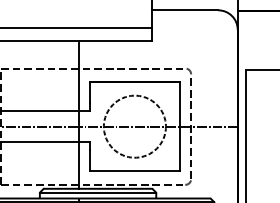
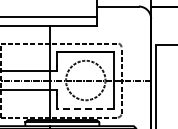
line: (134, 170) -> (85, 108), solid -> dashed

